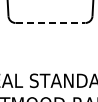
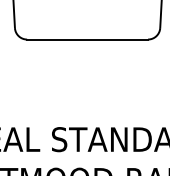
line: (50, 23) -> (87, 40), dashed -> solid

